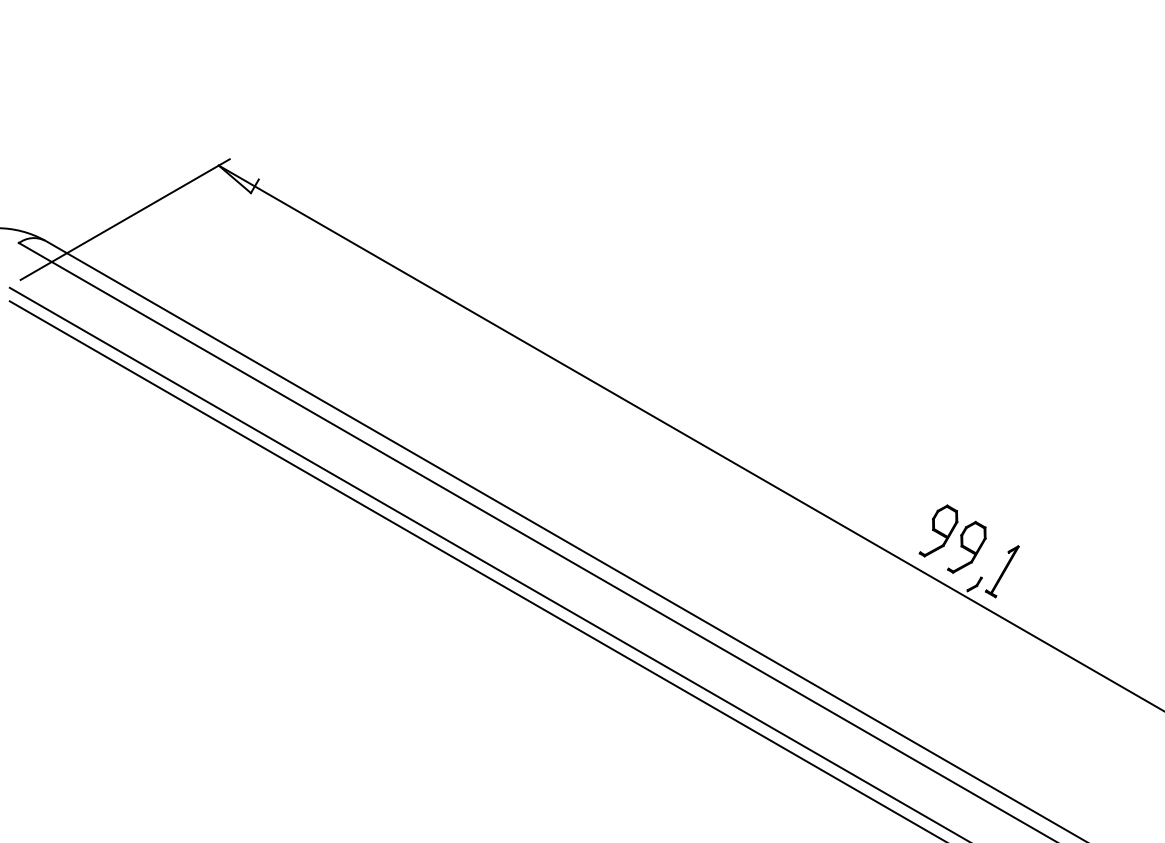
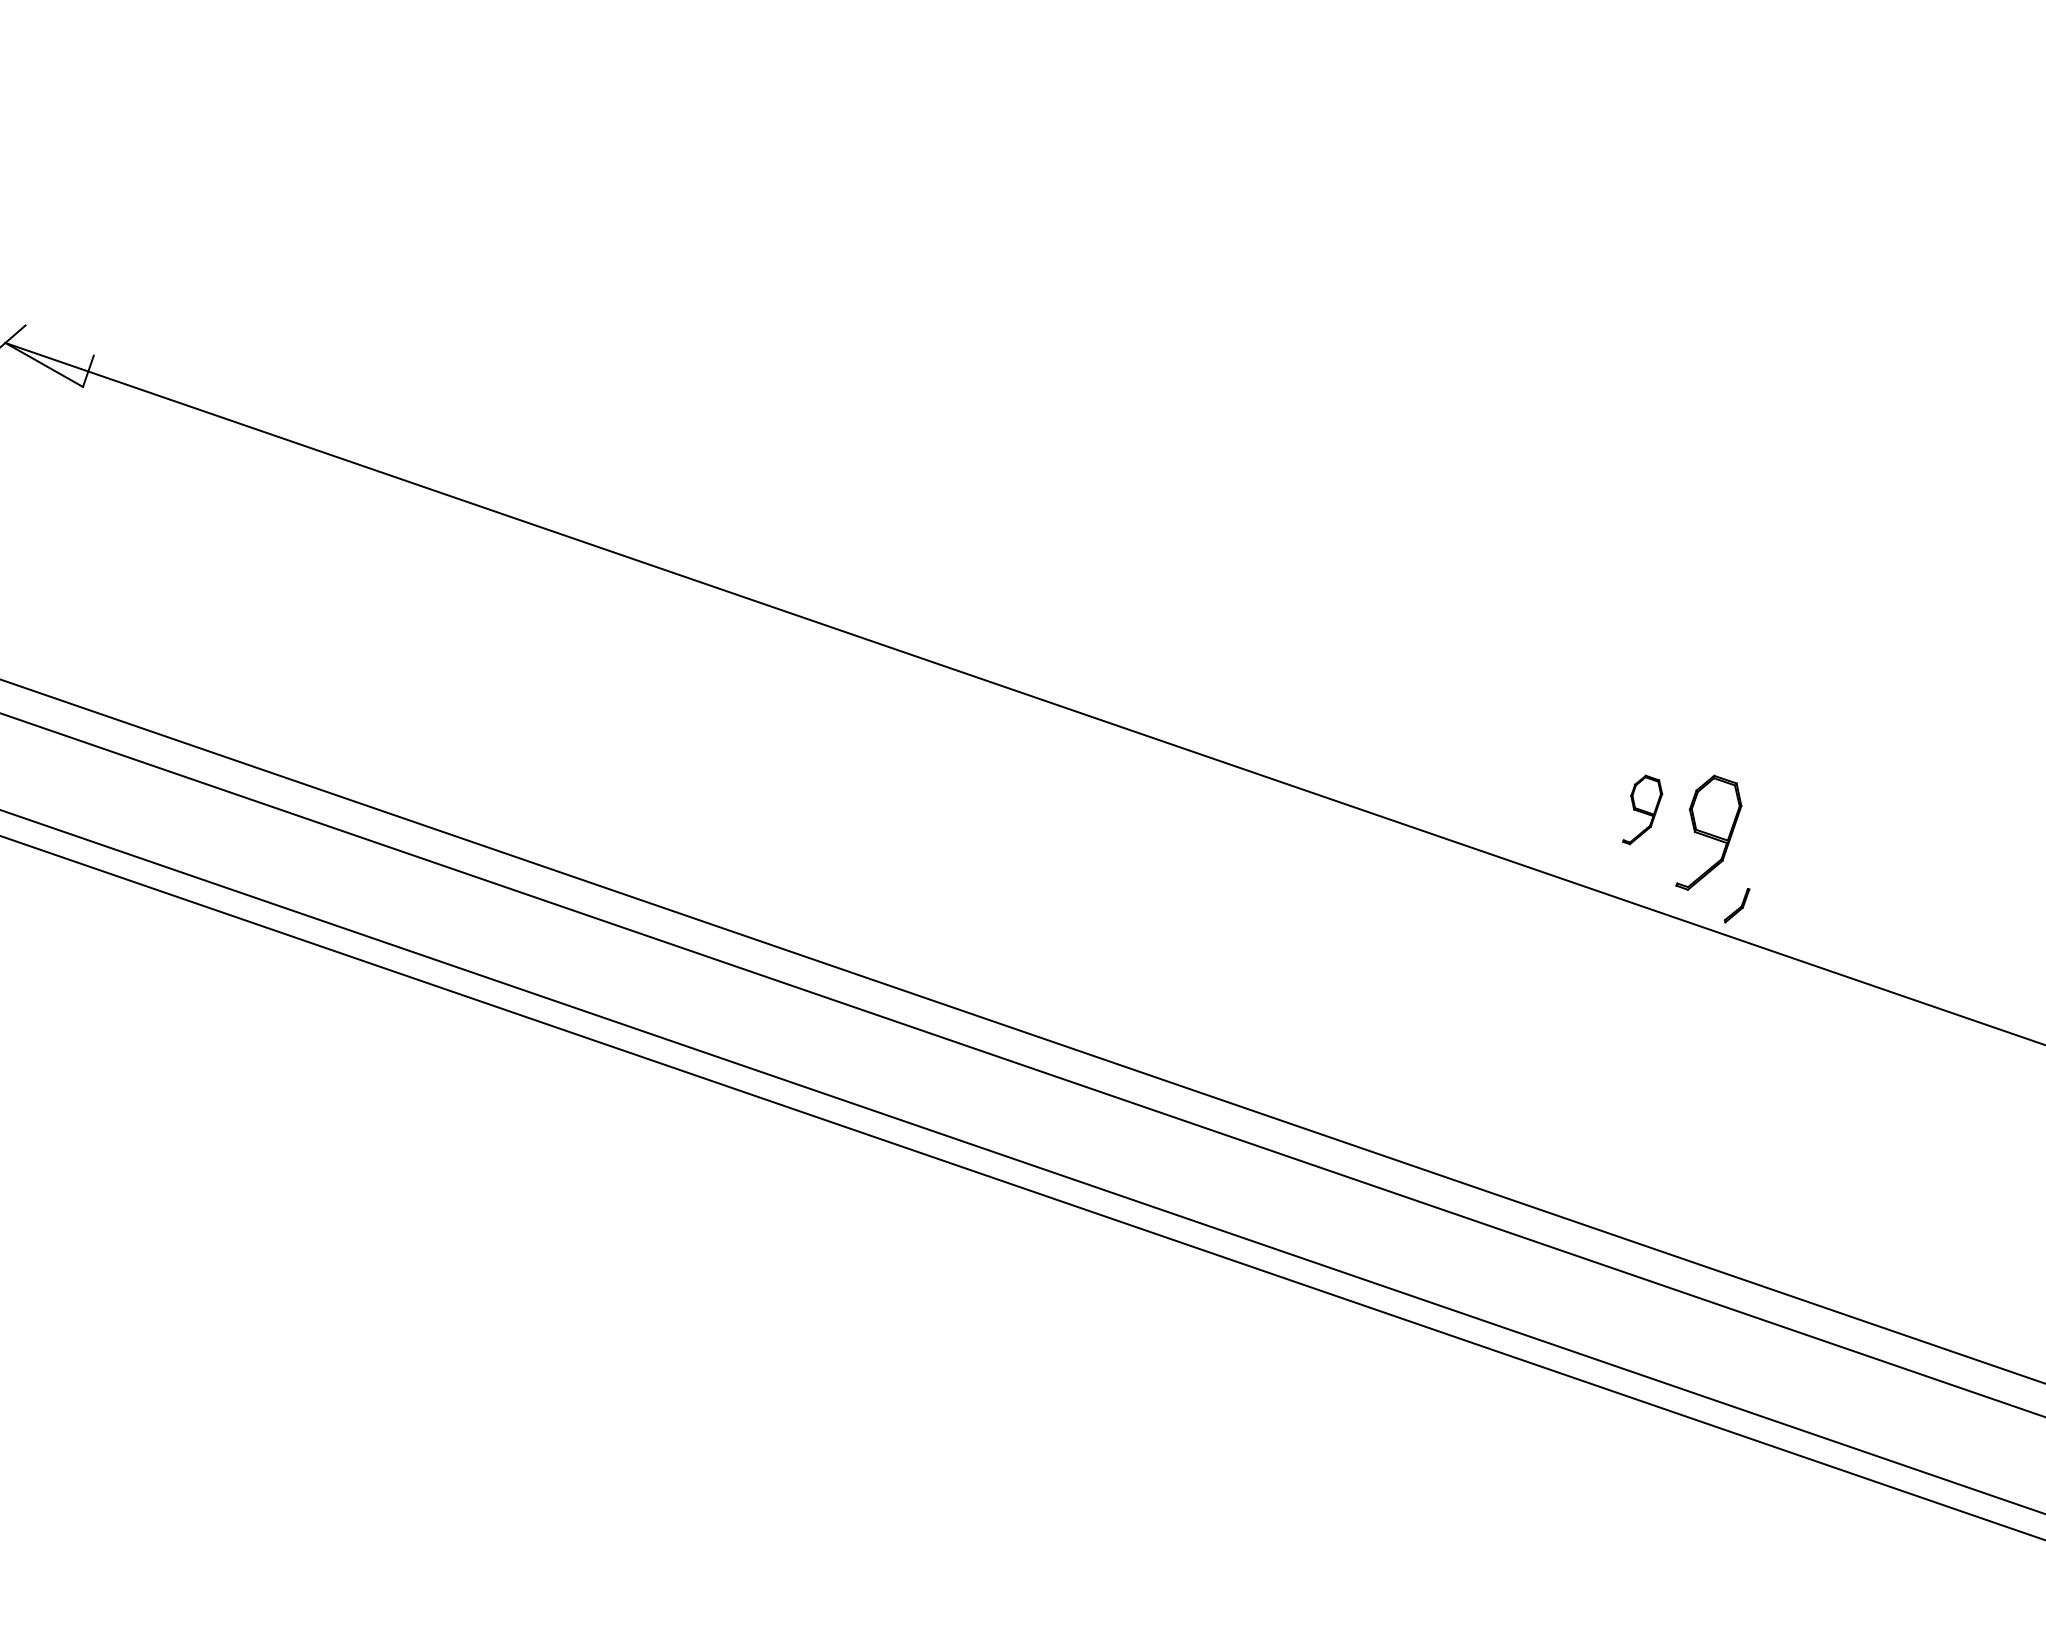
part: (938, 530) -> (1640, 808), size x0.6
part: (1002, 571) -> (1789, 867), removed

